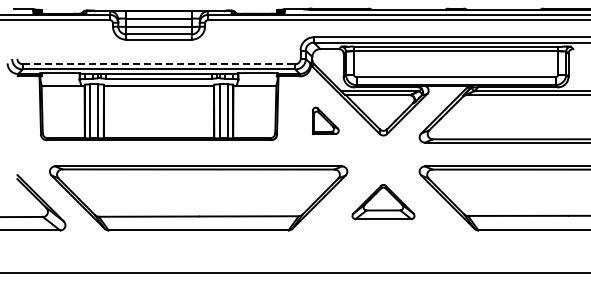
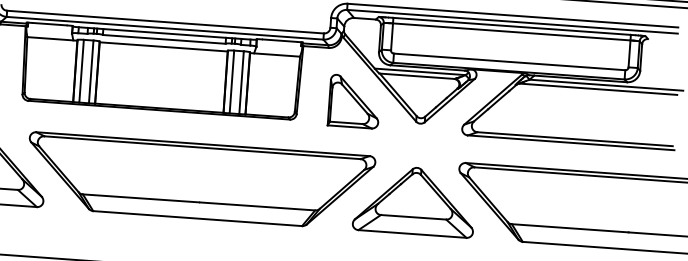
line: (159, 64) -> (166, 22), dashed -> solid
part: (325, 120) -> (354, 101), size x1.67
part: (383, 201) -> (414, 200), size x1.67

